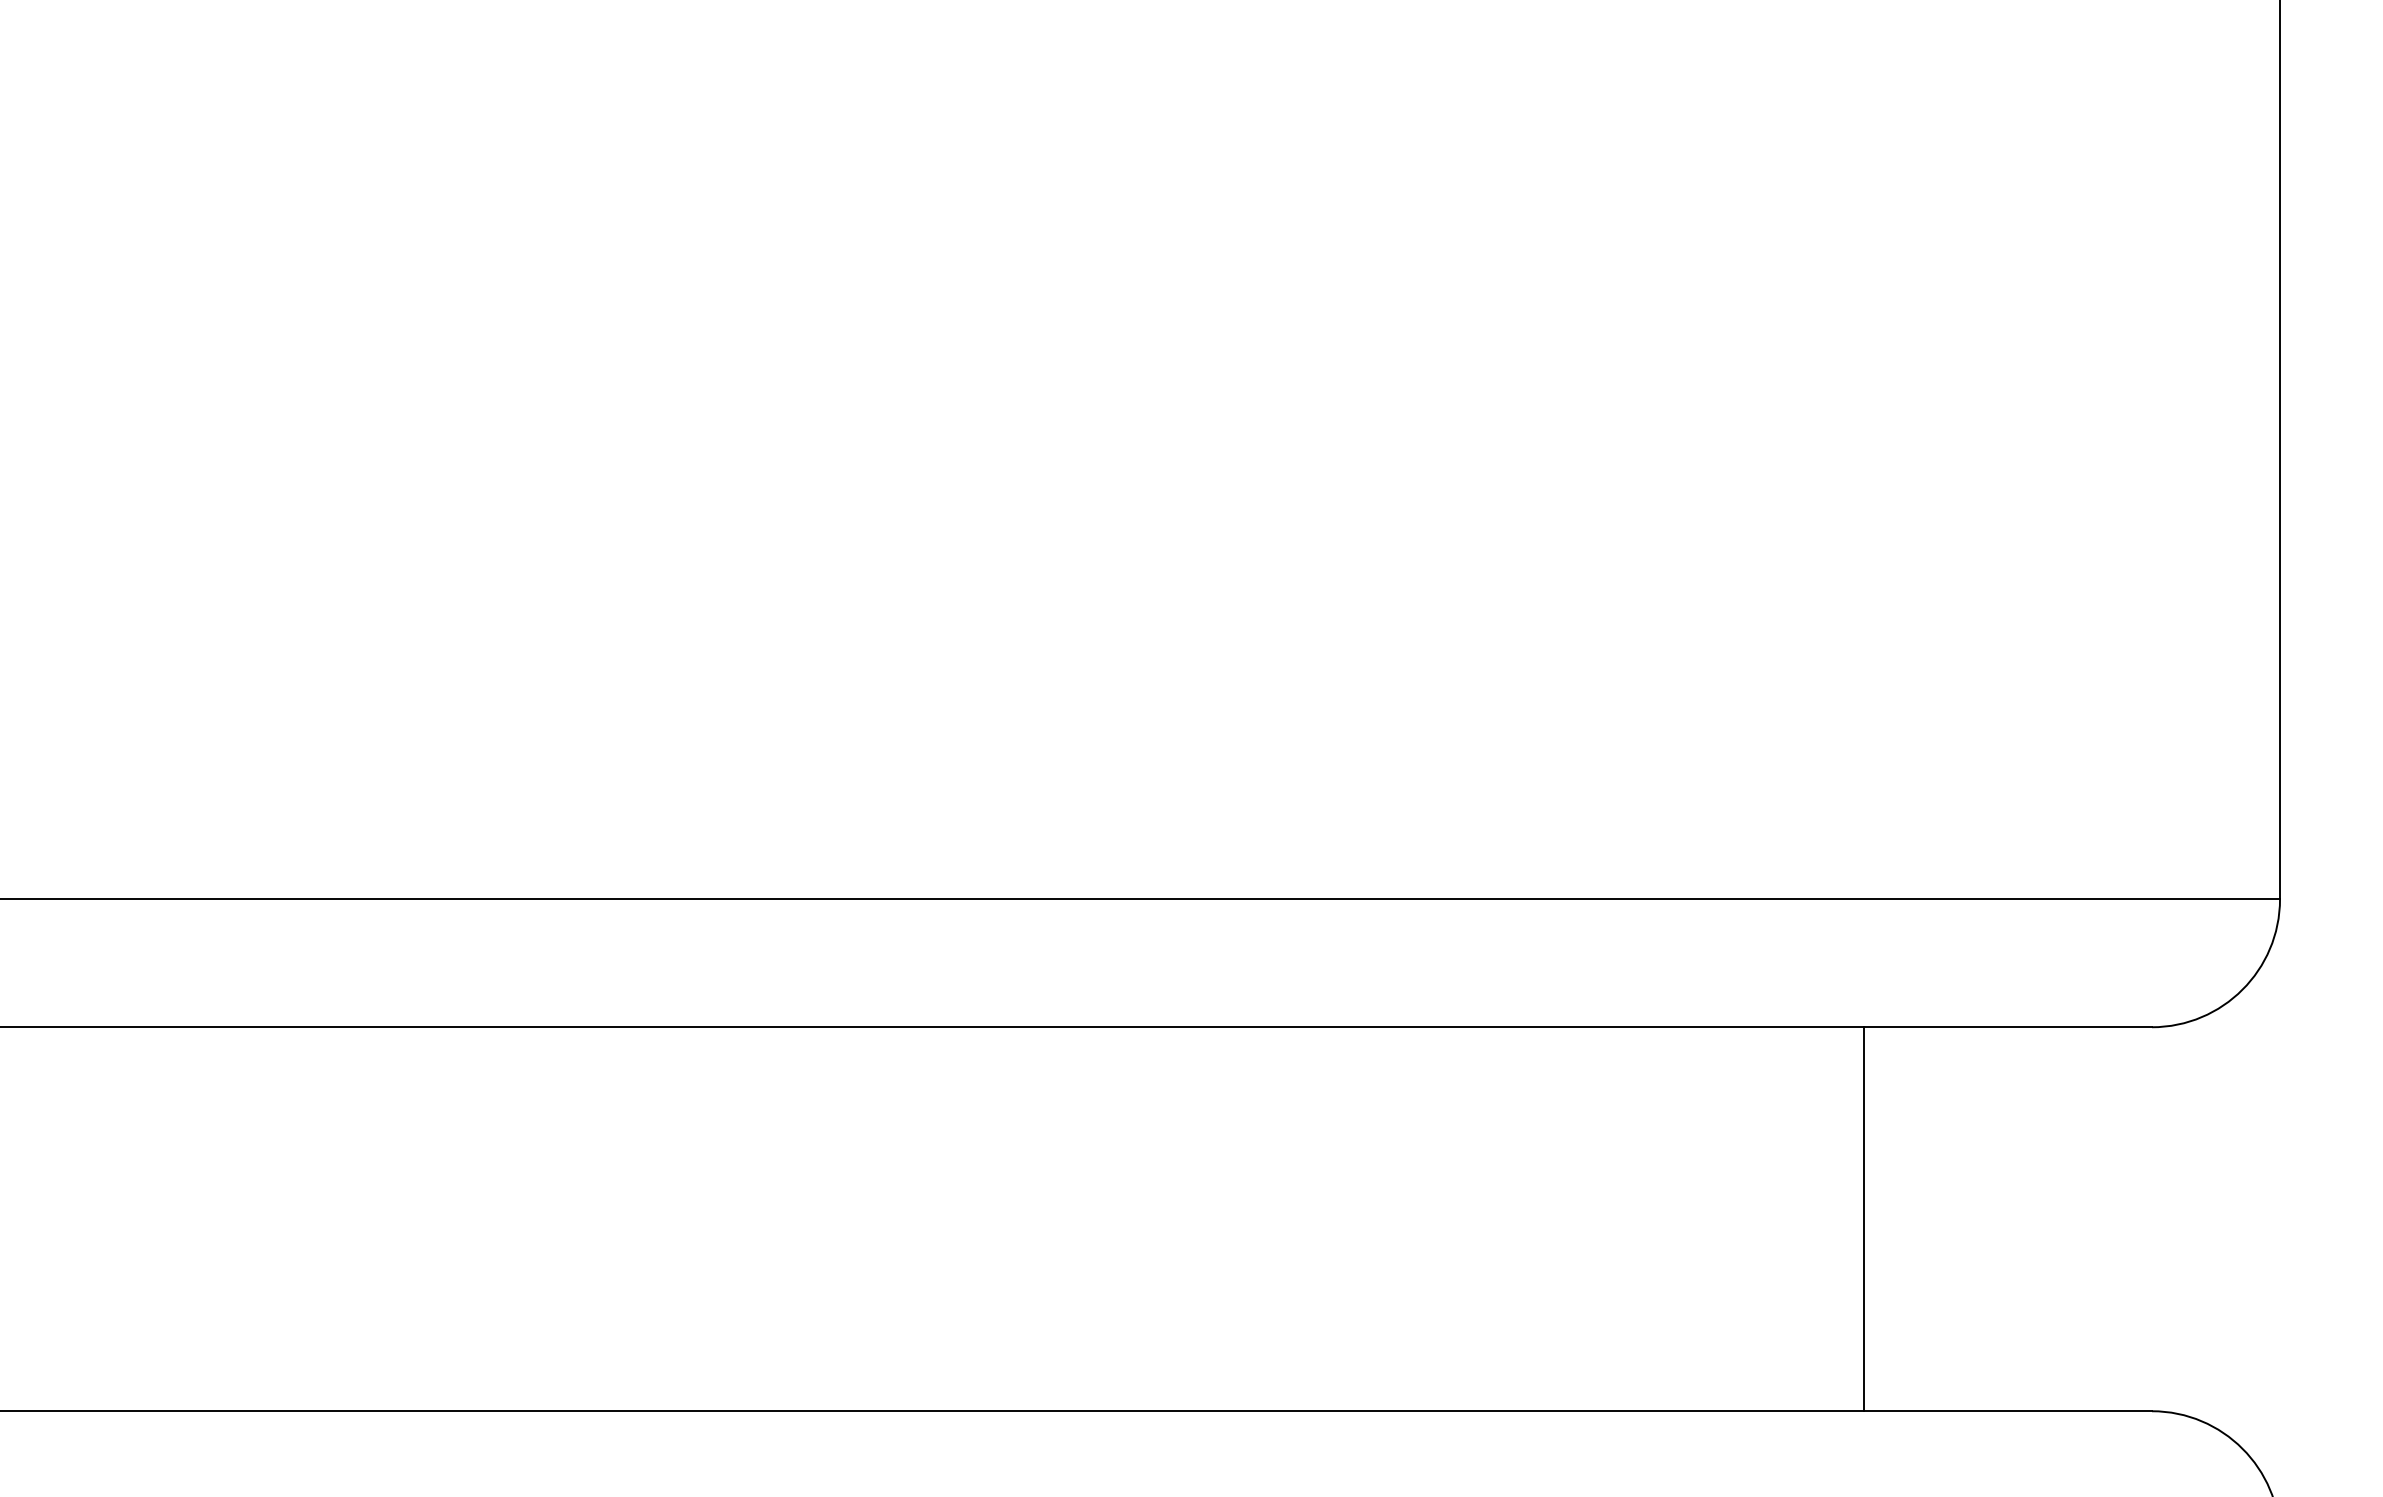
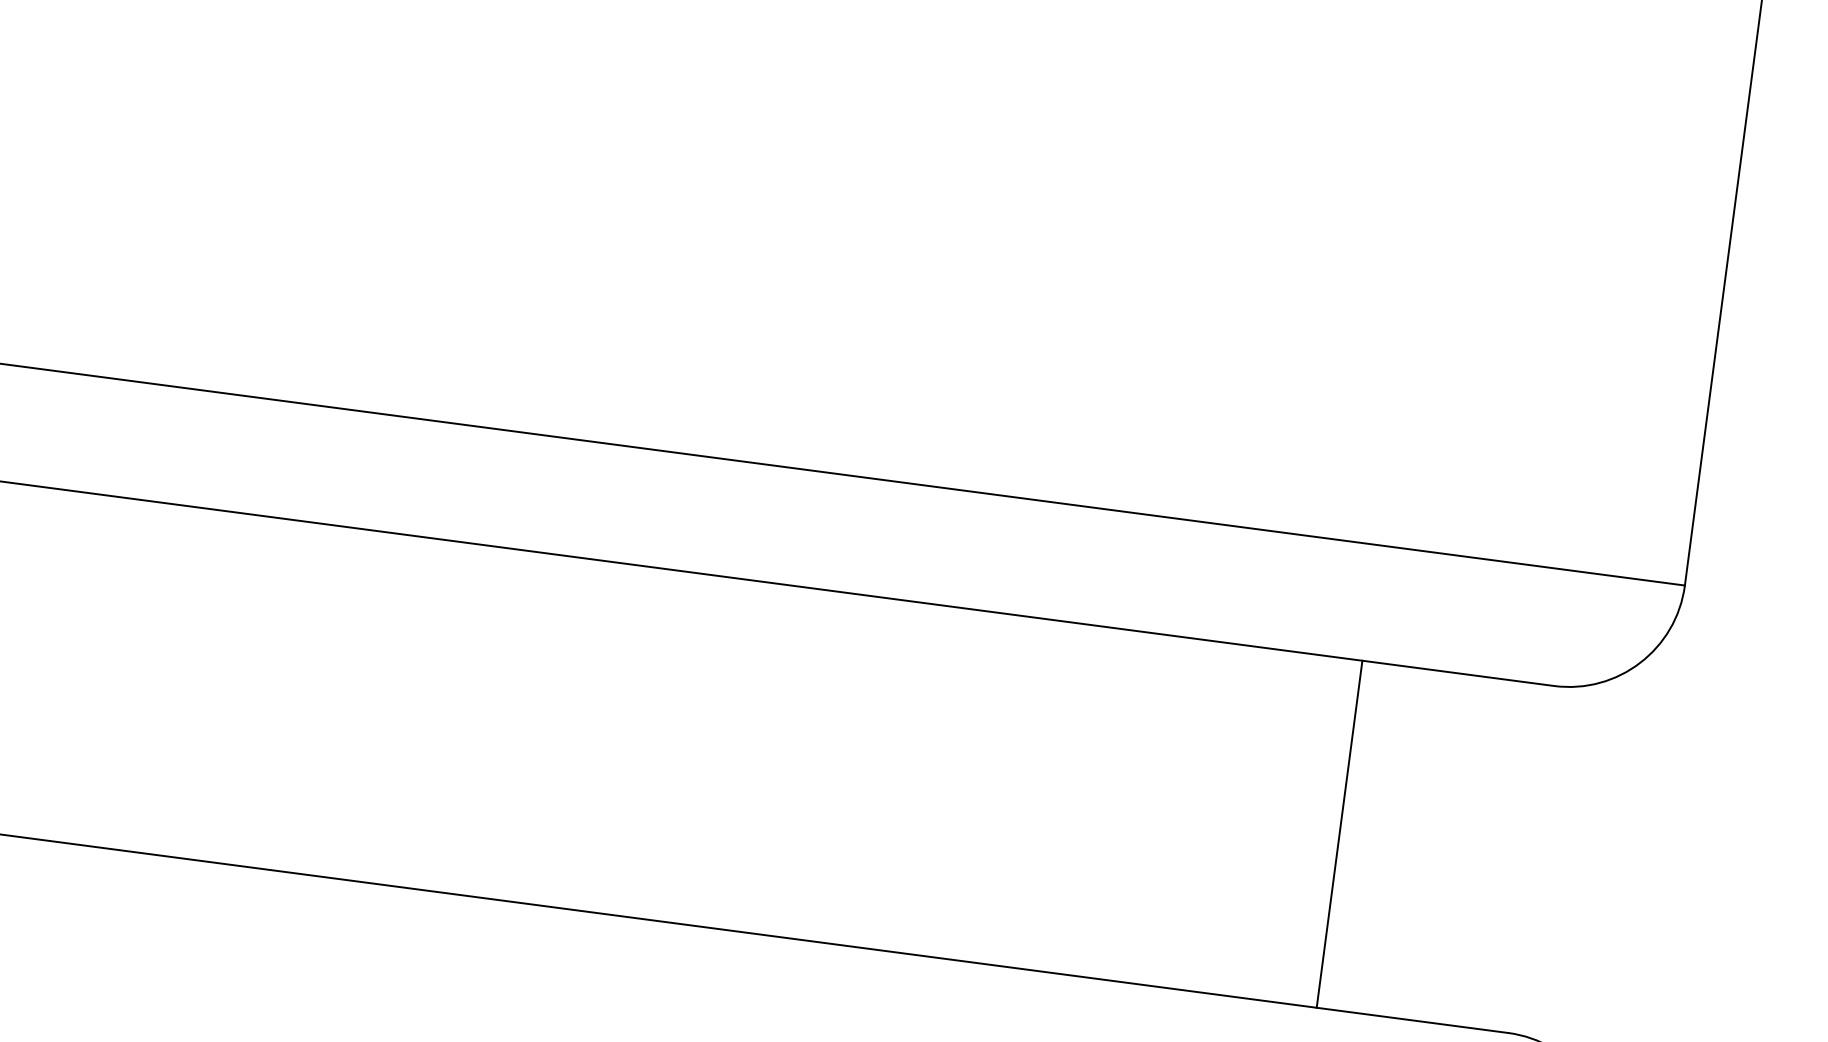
line: (1864, 1219) -> (1339, 834), moved

